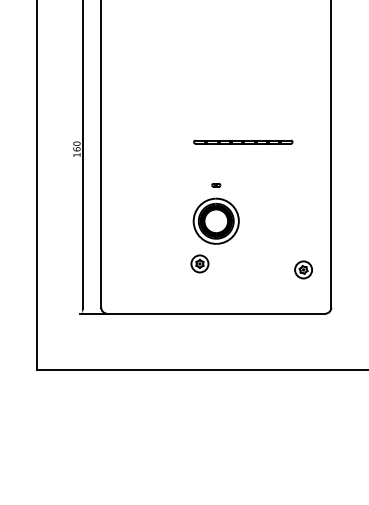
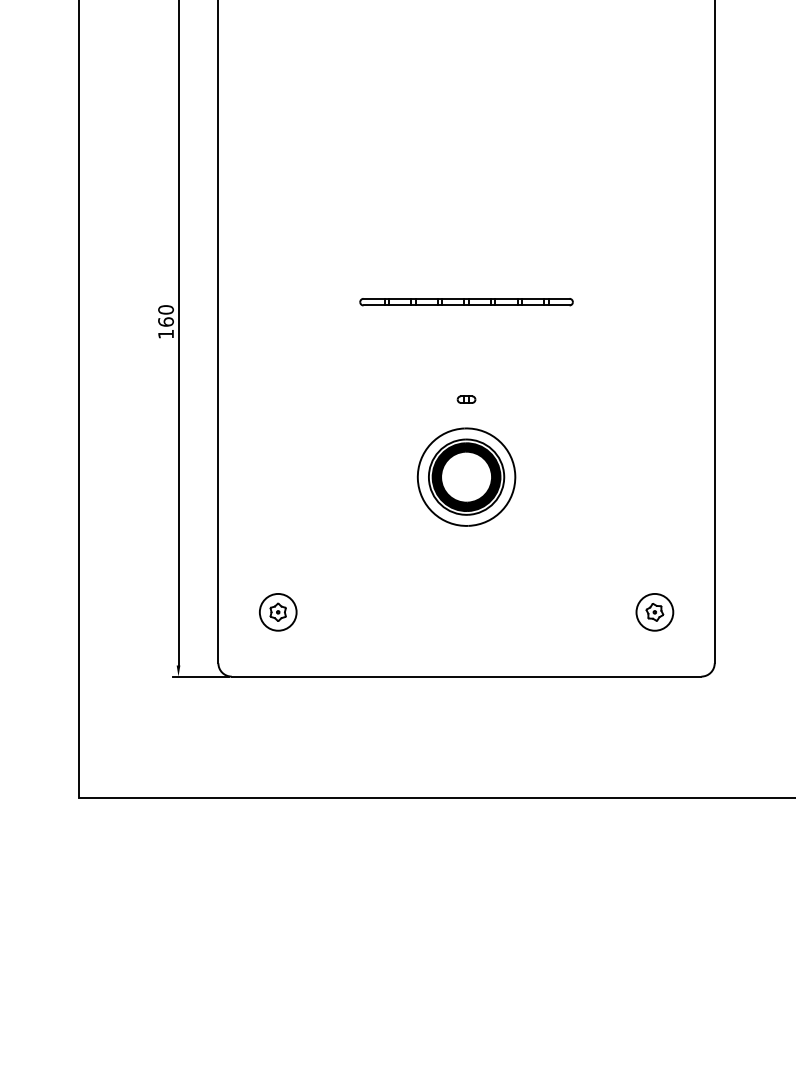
part: (243, 141) -> (467, 300), moved
part: (199, 263) -> (277, 611), moved
part: (303, 269) -> (654, 611), moved

